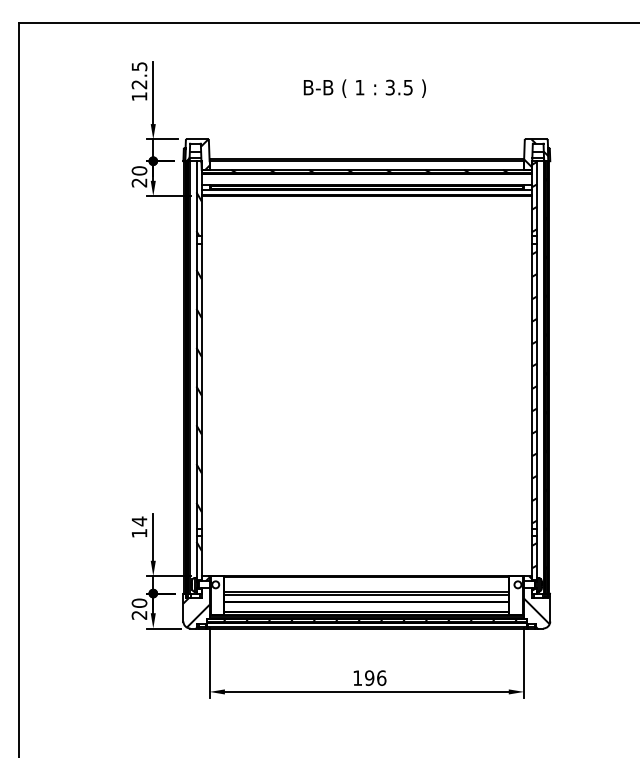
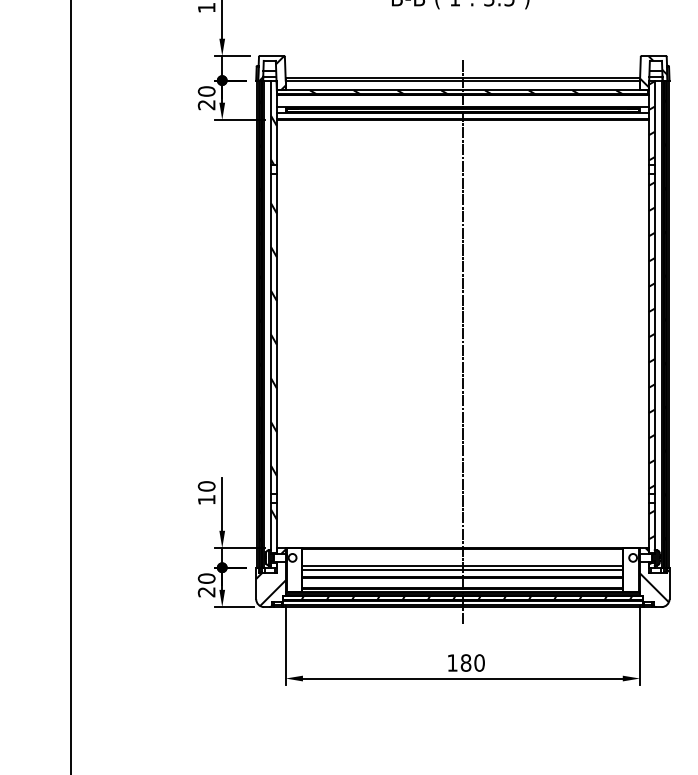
line: (366, 393) -> (462, 342), added
text: (139, 521) -> (206, 486), 14 -> 10
text: (375, 677) -> (472, 662), 196 -> 180

